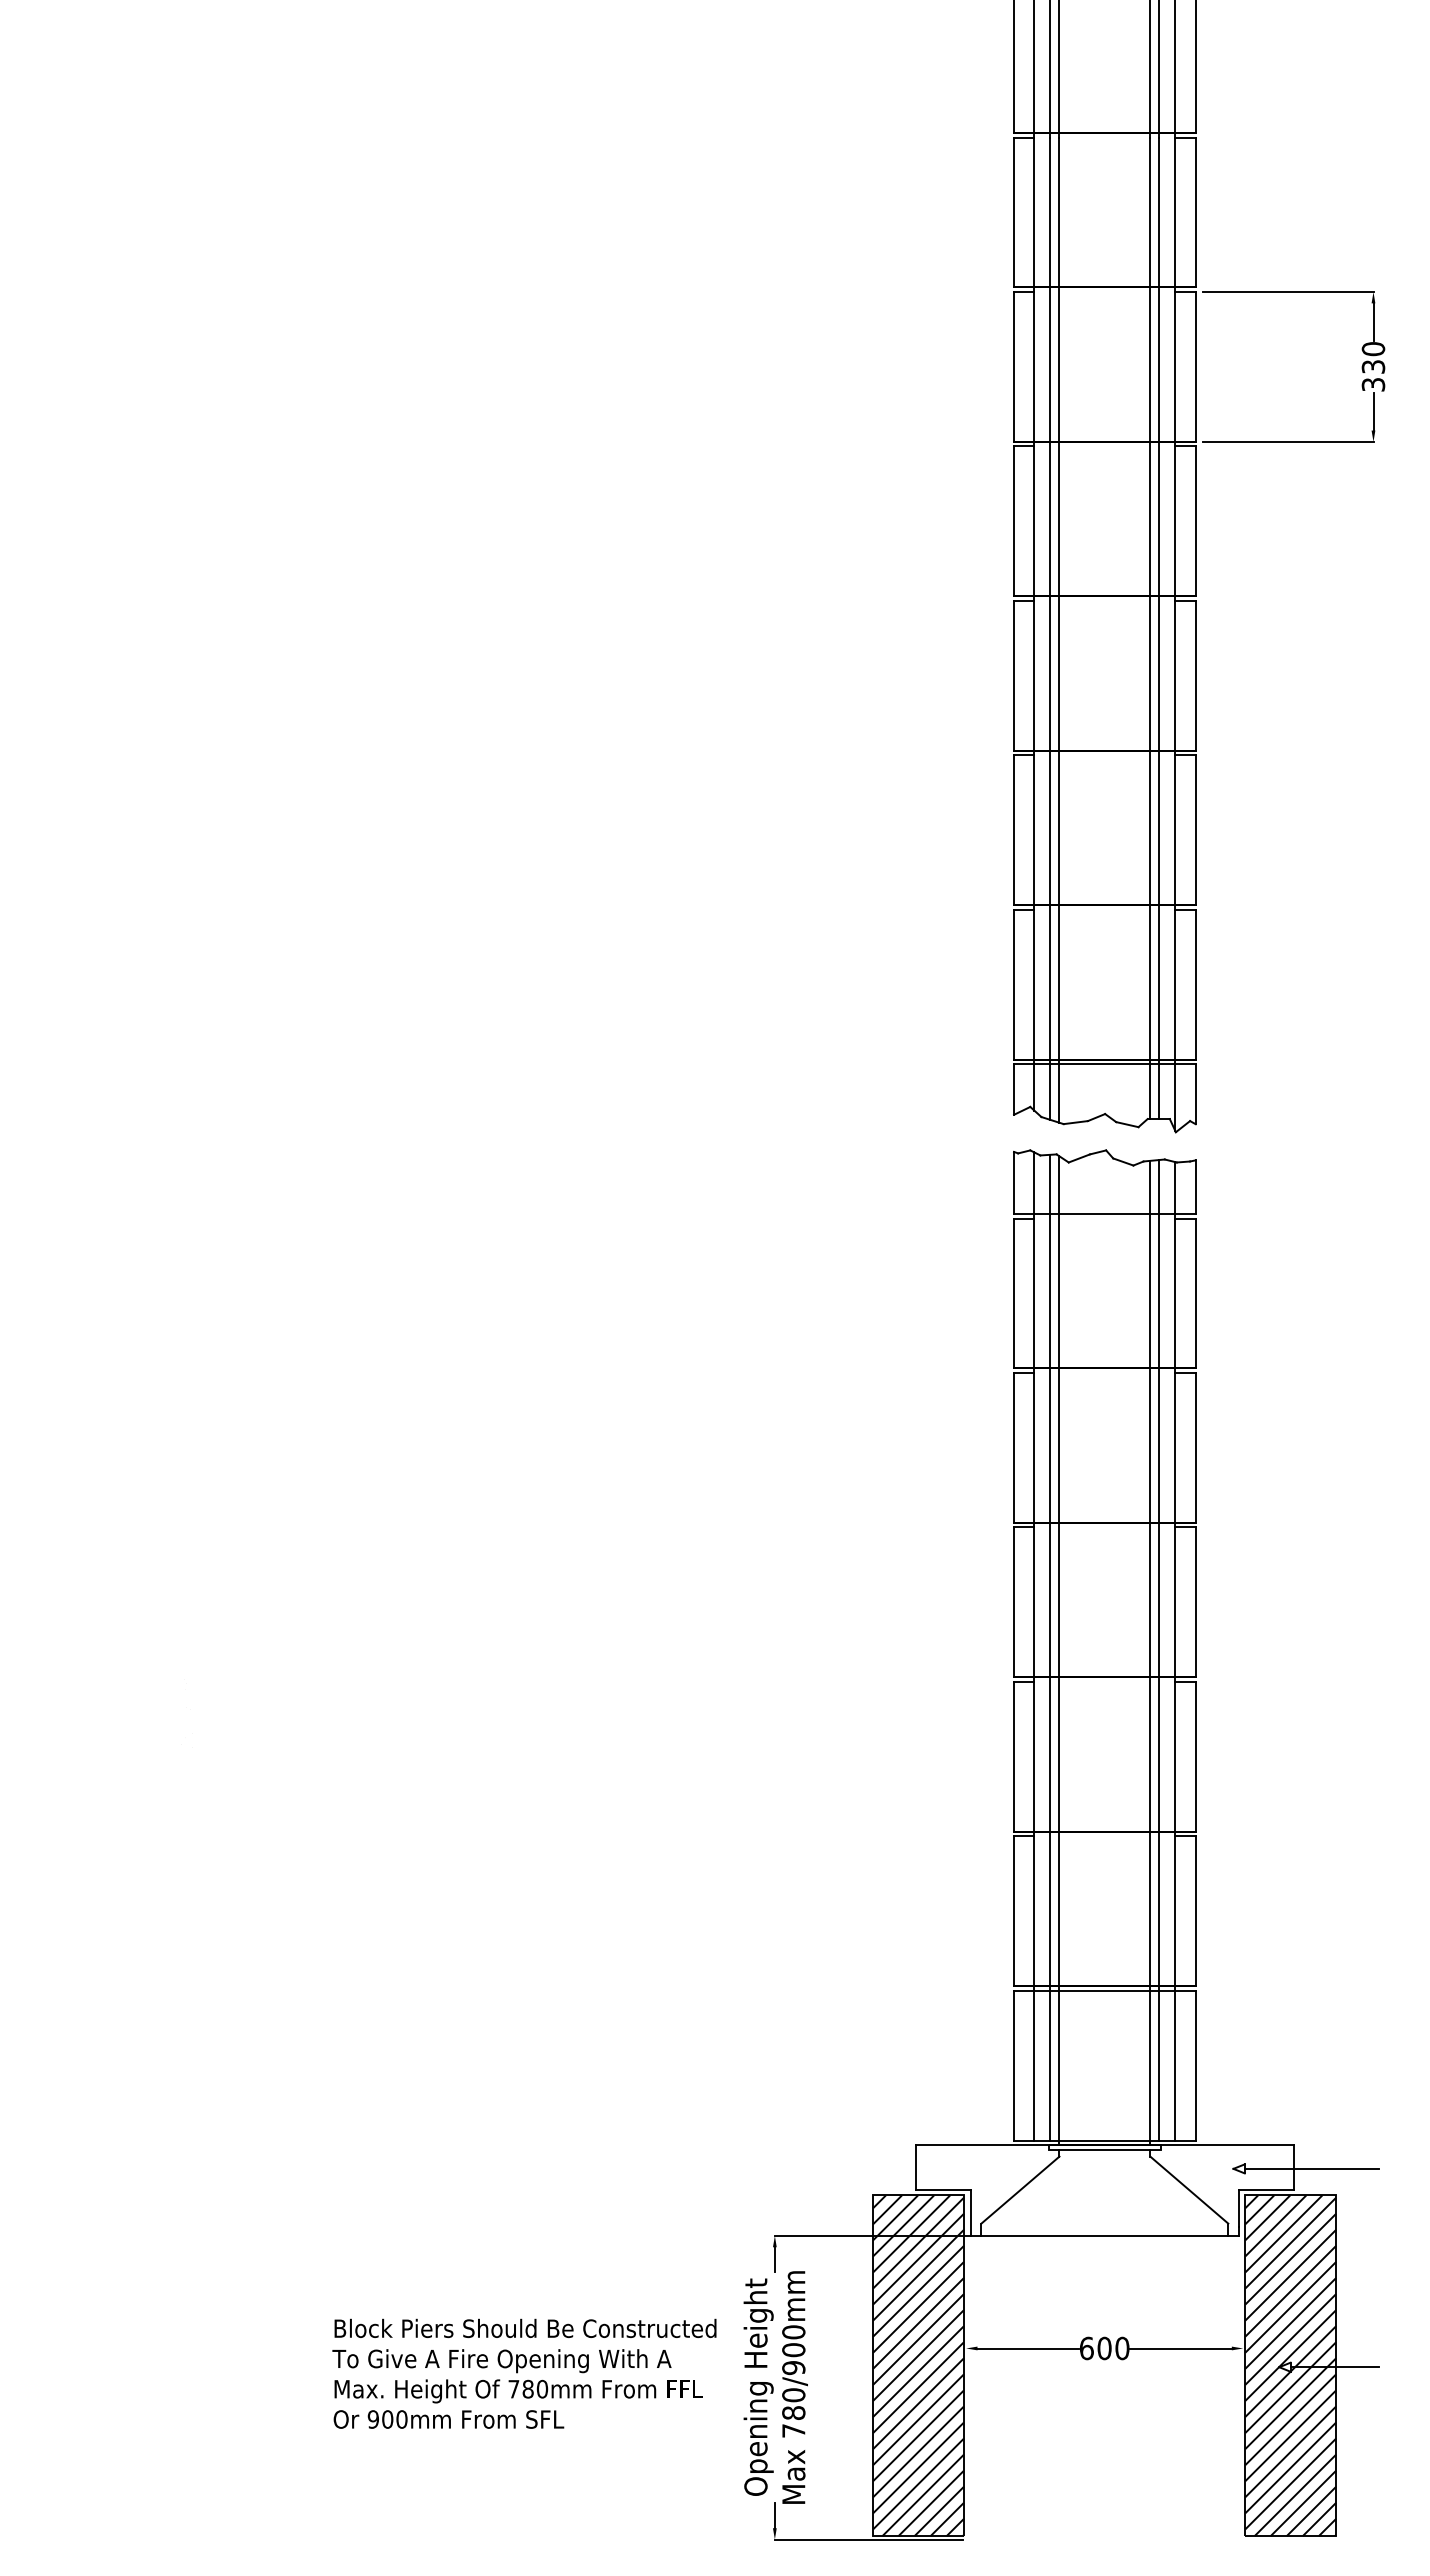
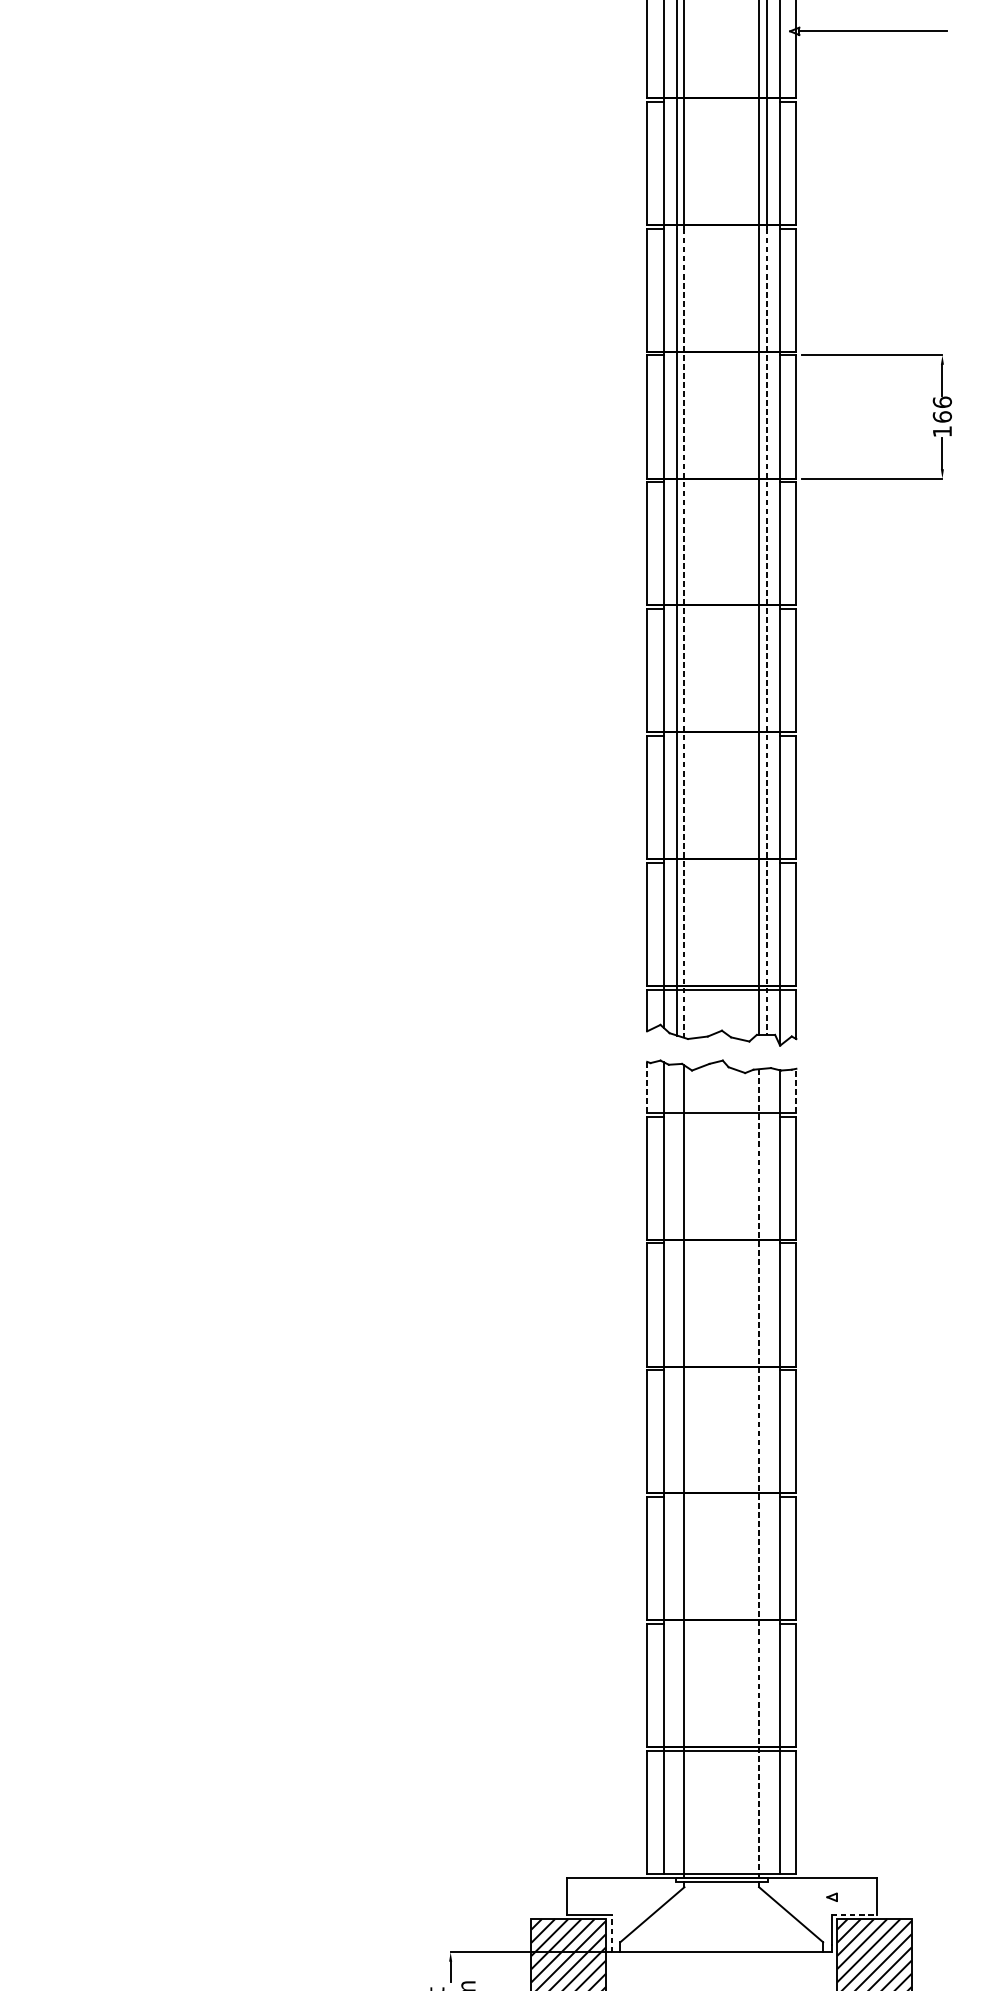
text: (1373, 366) -> (942, 416), 330 -> 166
line: (1159, 628) -> (766, 631), solid -> dashed
line: (1059, 630) -> (684, 633), solid -> dashed
line: (1014, 1182) -> (647, 1086), solid -> dashed
line: (1195, 1187) -> (796, 1091), solid -> dashed
line: (1050, 1647) -> (677, 1468), removed
line: (1150, 1650) -> (759, 1471), solid -> dashed
line: (1159, 1650) -> (766, 1471), removed
line: (1311, 2168) -> (891, 1896), removed
line: (1266, 2190) -> (854, 1915), solid -> dashed
line: (970, 2213) -> (611, 1933), solid -> dashed

